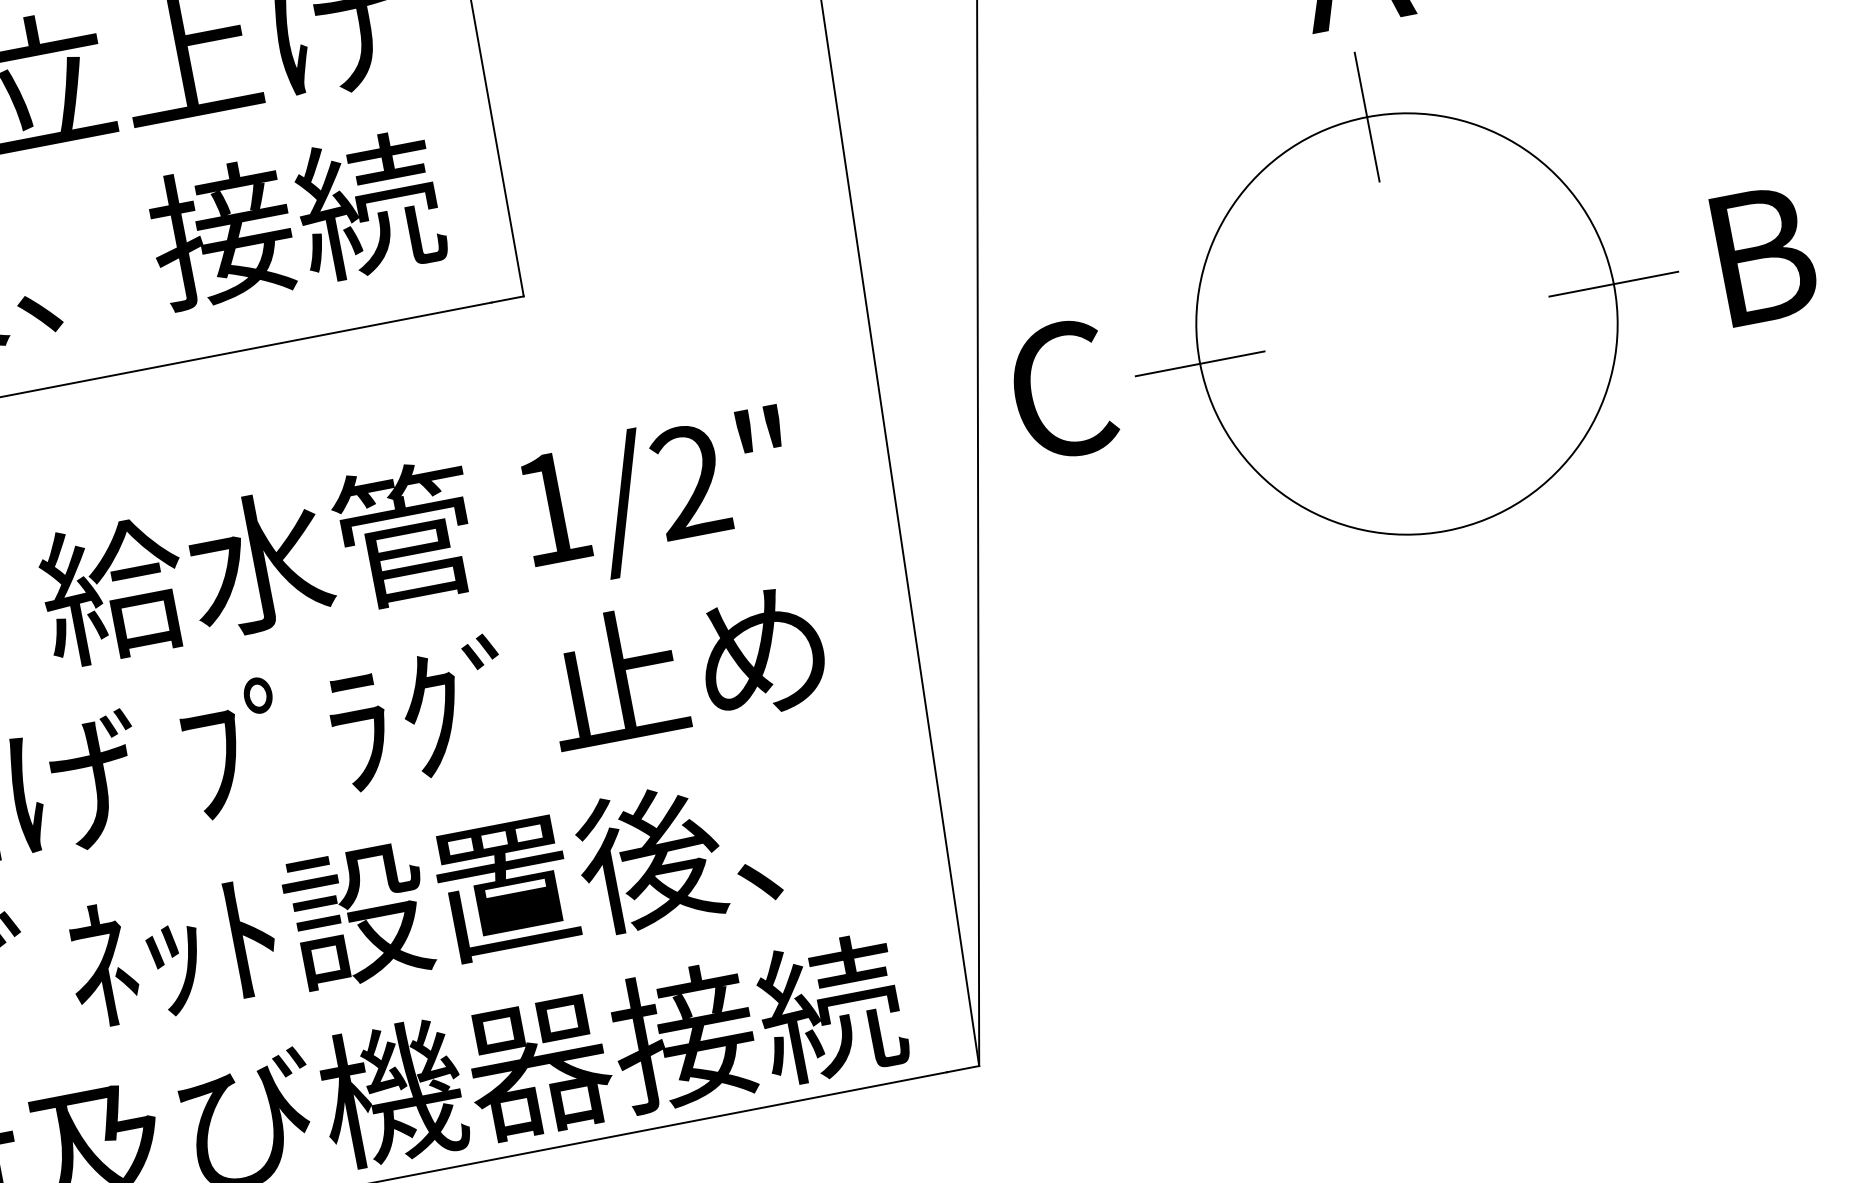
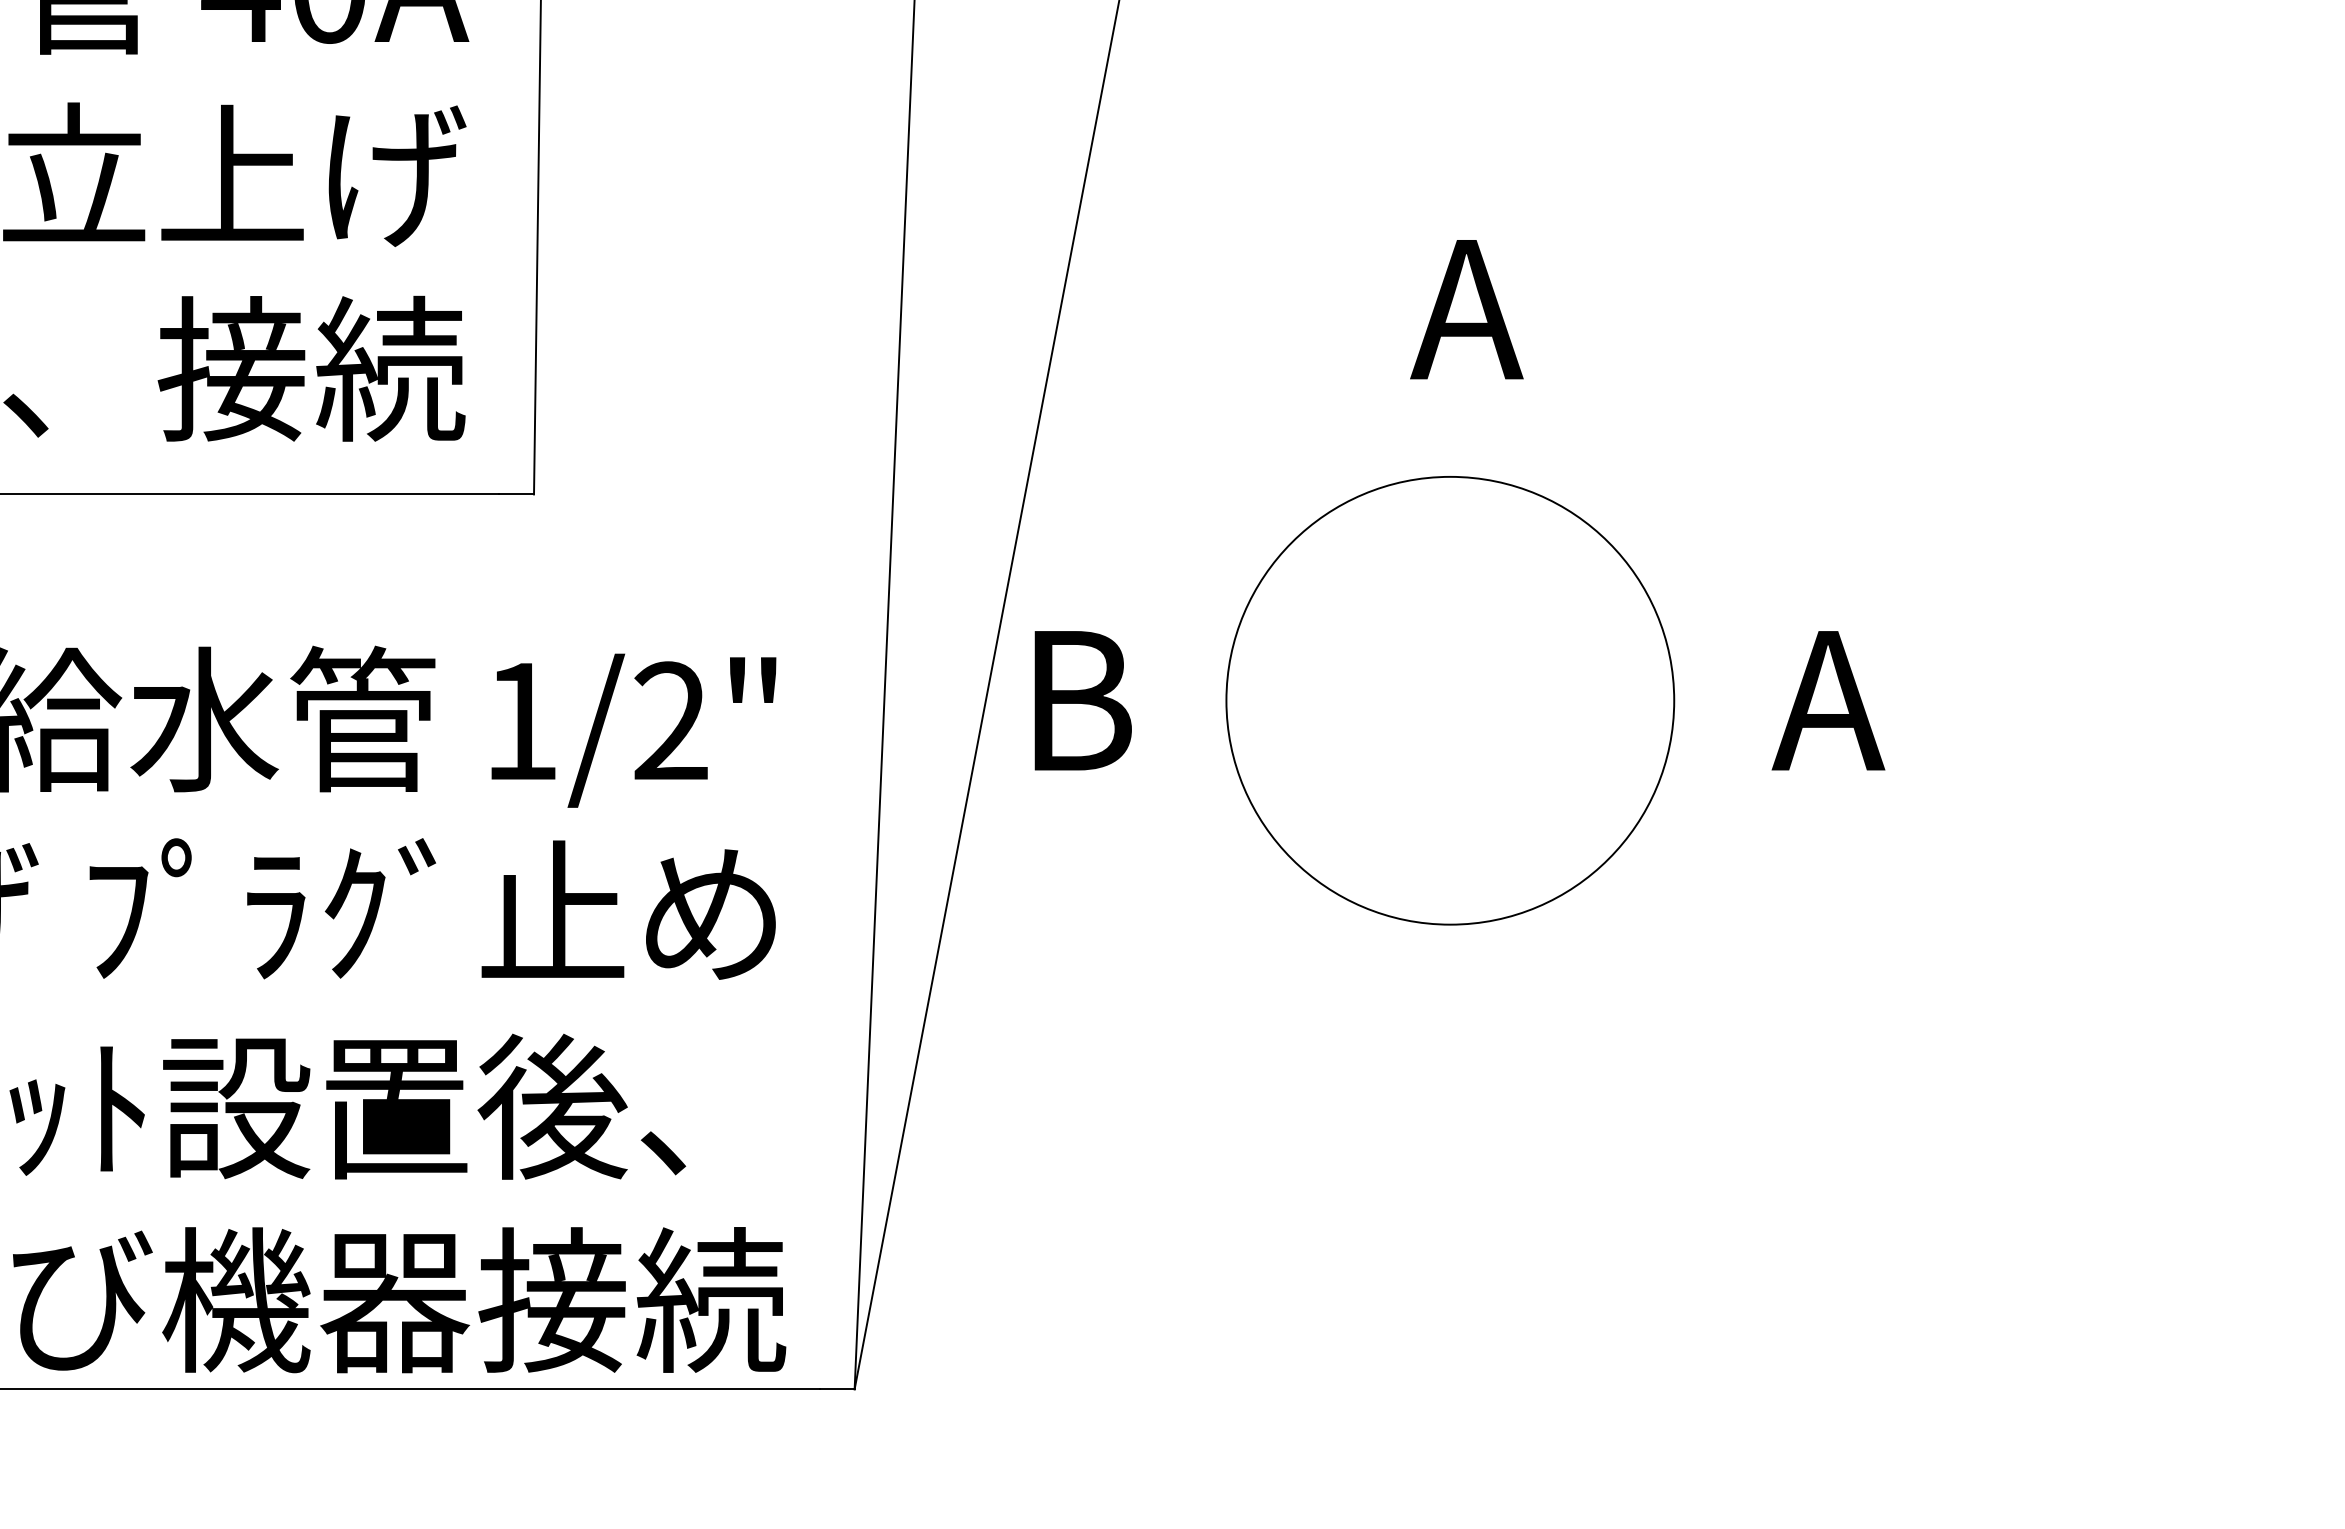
line: (1367, 116) -> (1450, 476), removed
text: (1756, 256) -> (1828, 700), B -> A
line: (1613, 284) -> (1673, 700), removed
line: (1200, 363) -> (1226, 700), removed
text: (1063, 389) -> (1078, 700), C -> B

